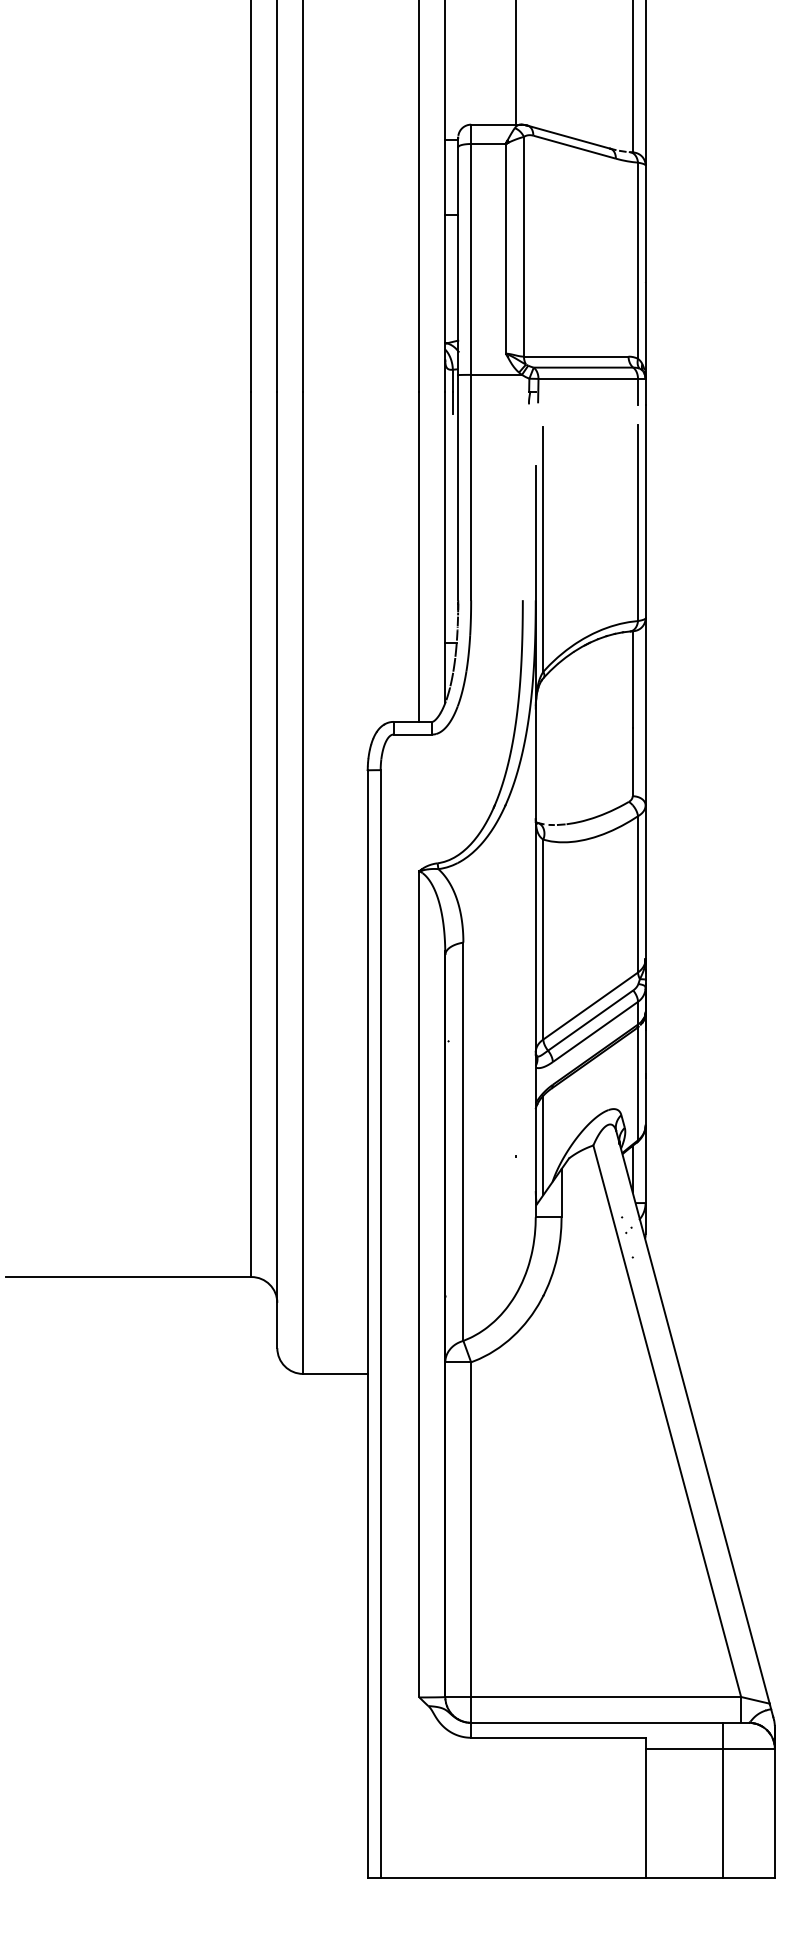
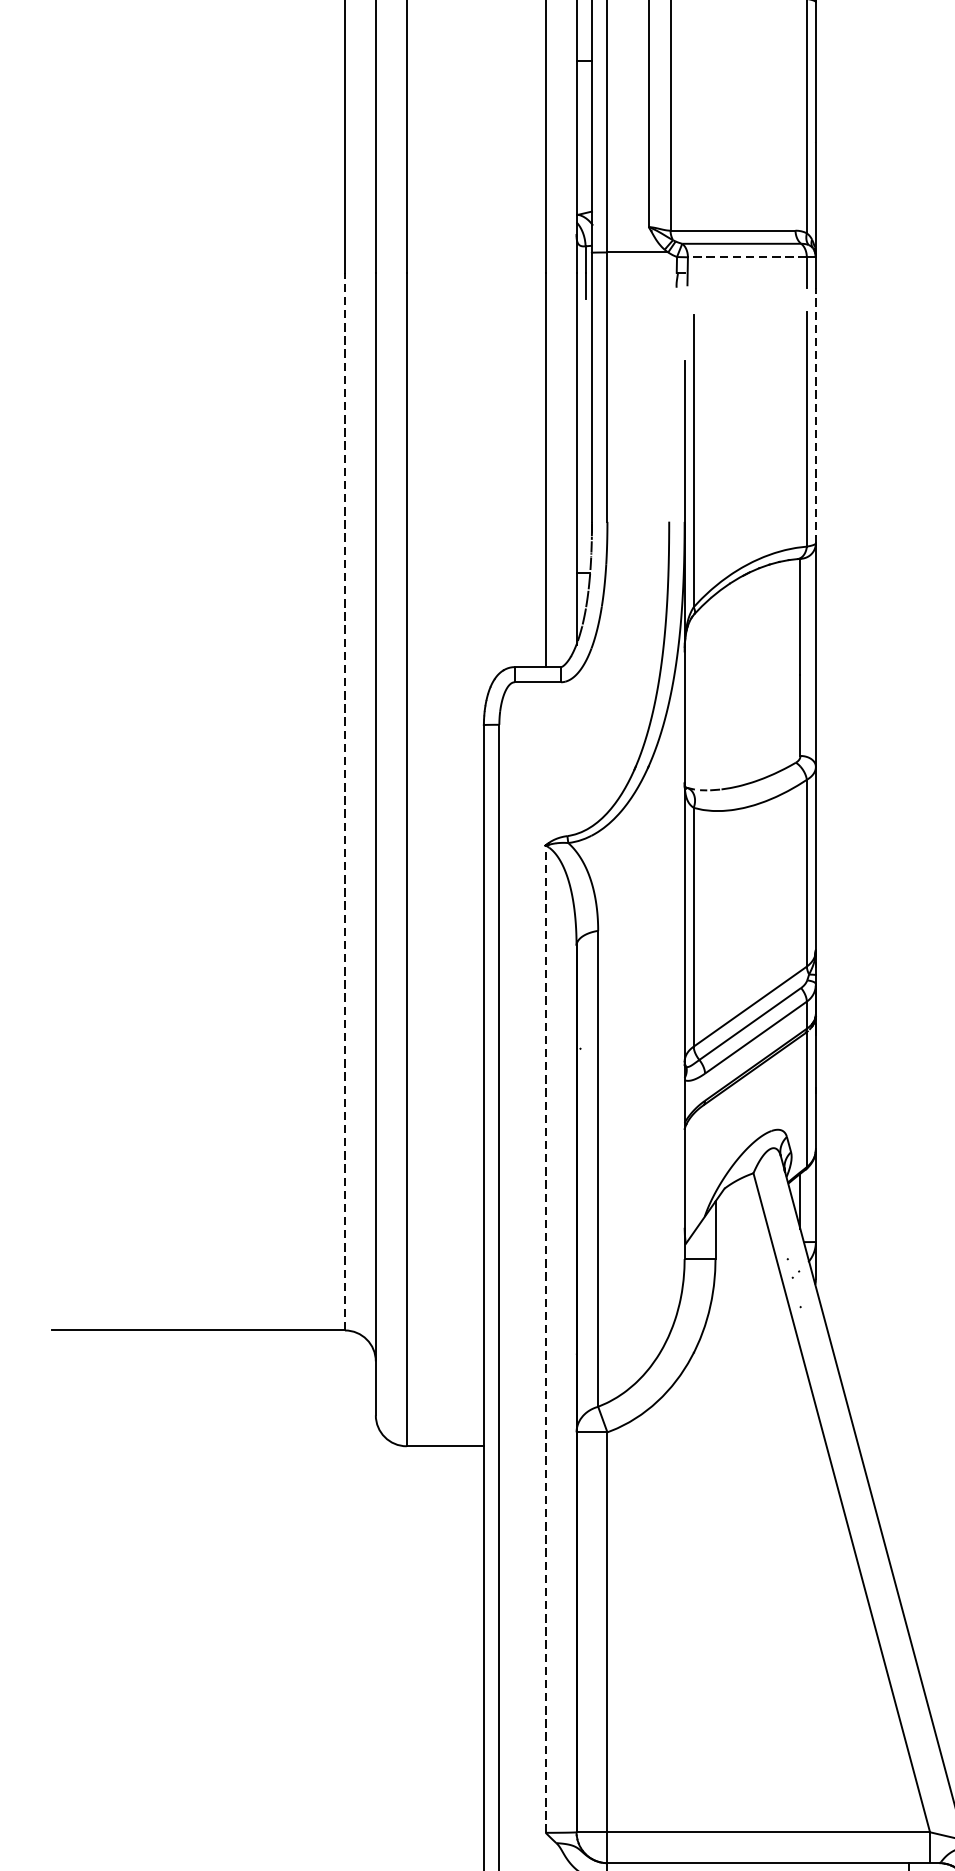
line: (588, 378) -> (747, 256), solid -> dashed
line: (645, 511) -> (815, 415), solid -> dashed
line: (251, 834) -> (344, 801), solid -> dashed
line: (543, 1145) -> (693, 1173), removed
line: (419, 1283) -> (545, 1338), solid -> dashed

